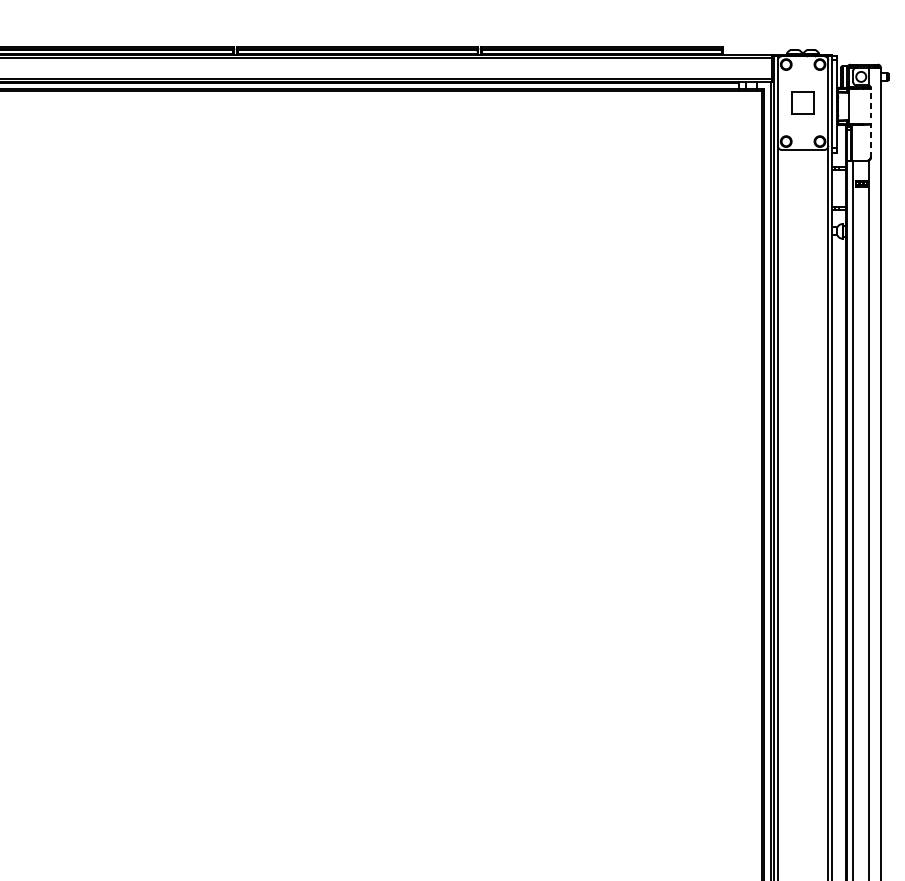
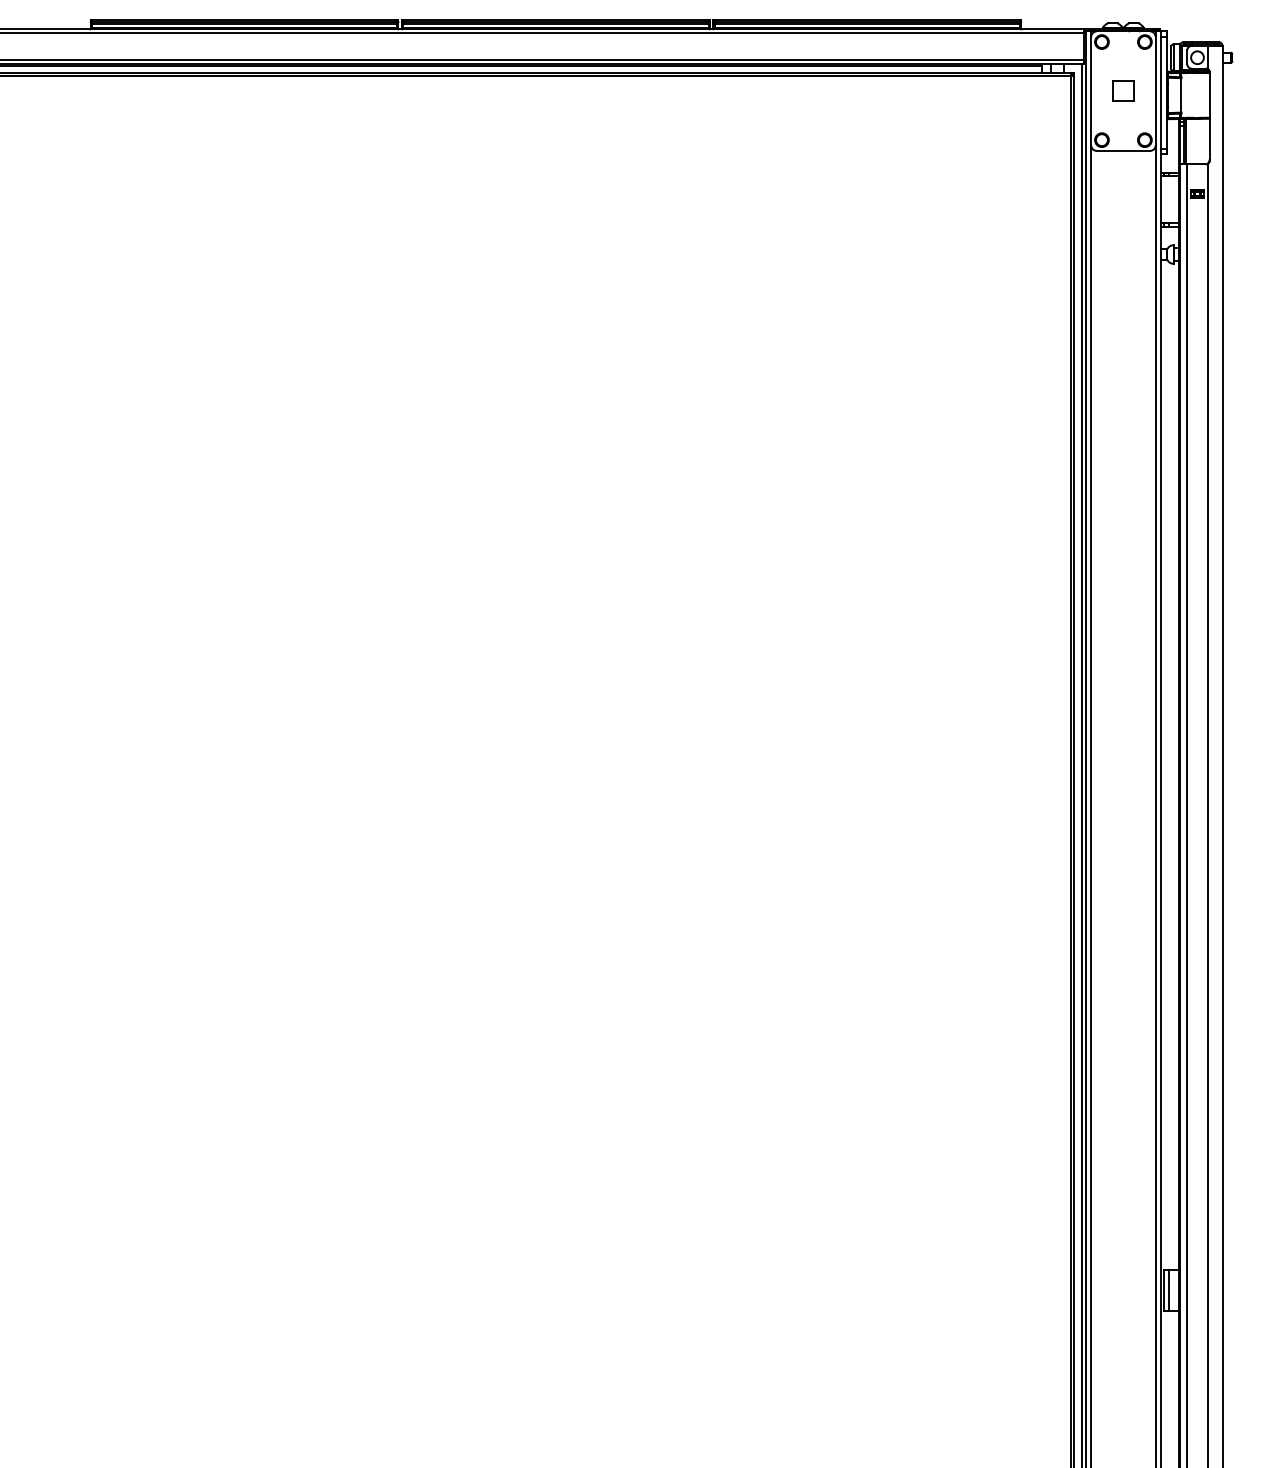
part: (803, 102) -> (1123, 90), size x0.71
line: (870, 123) -> (1209, 116), dashed -> solid

